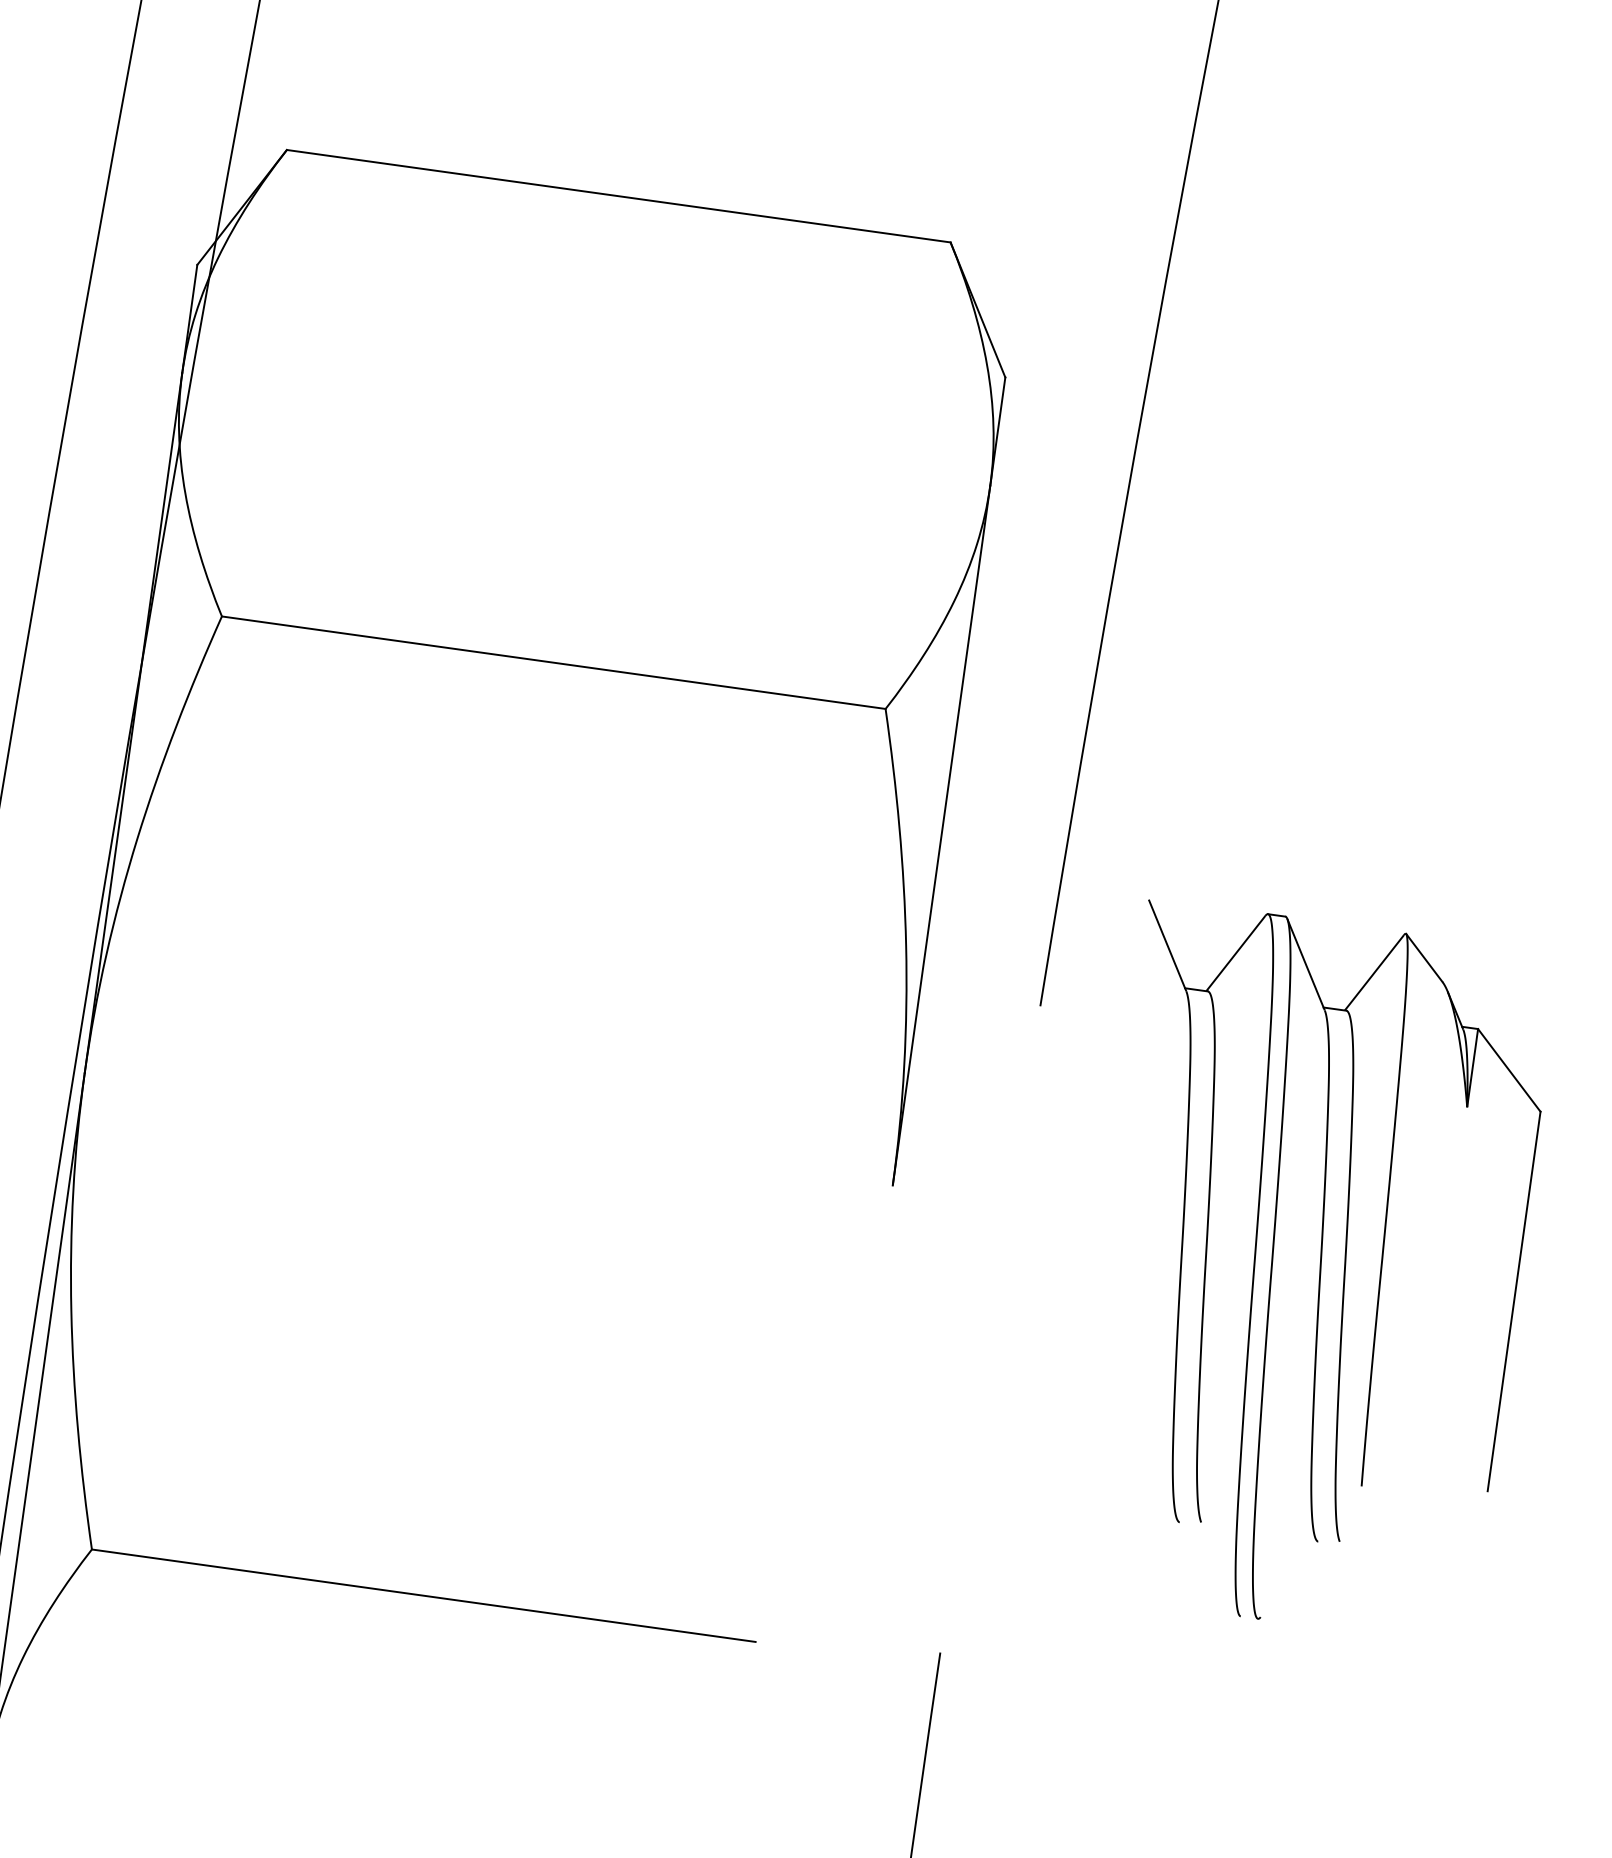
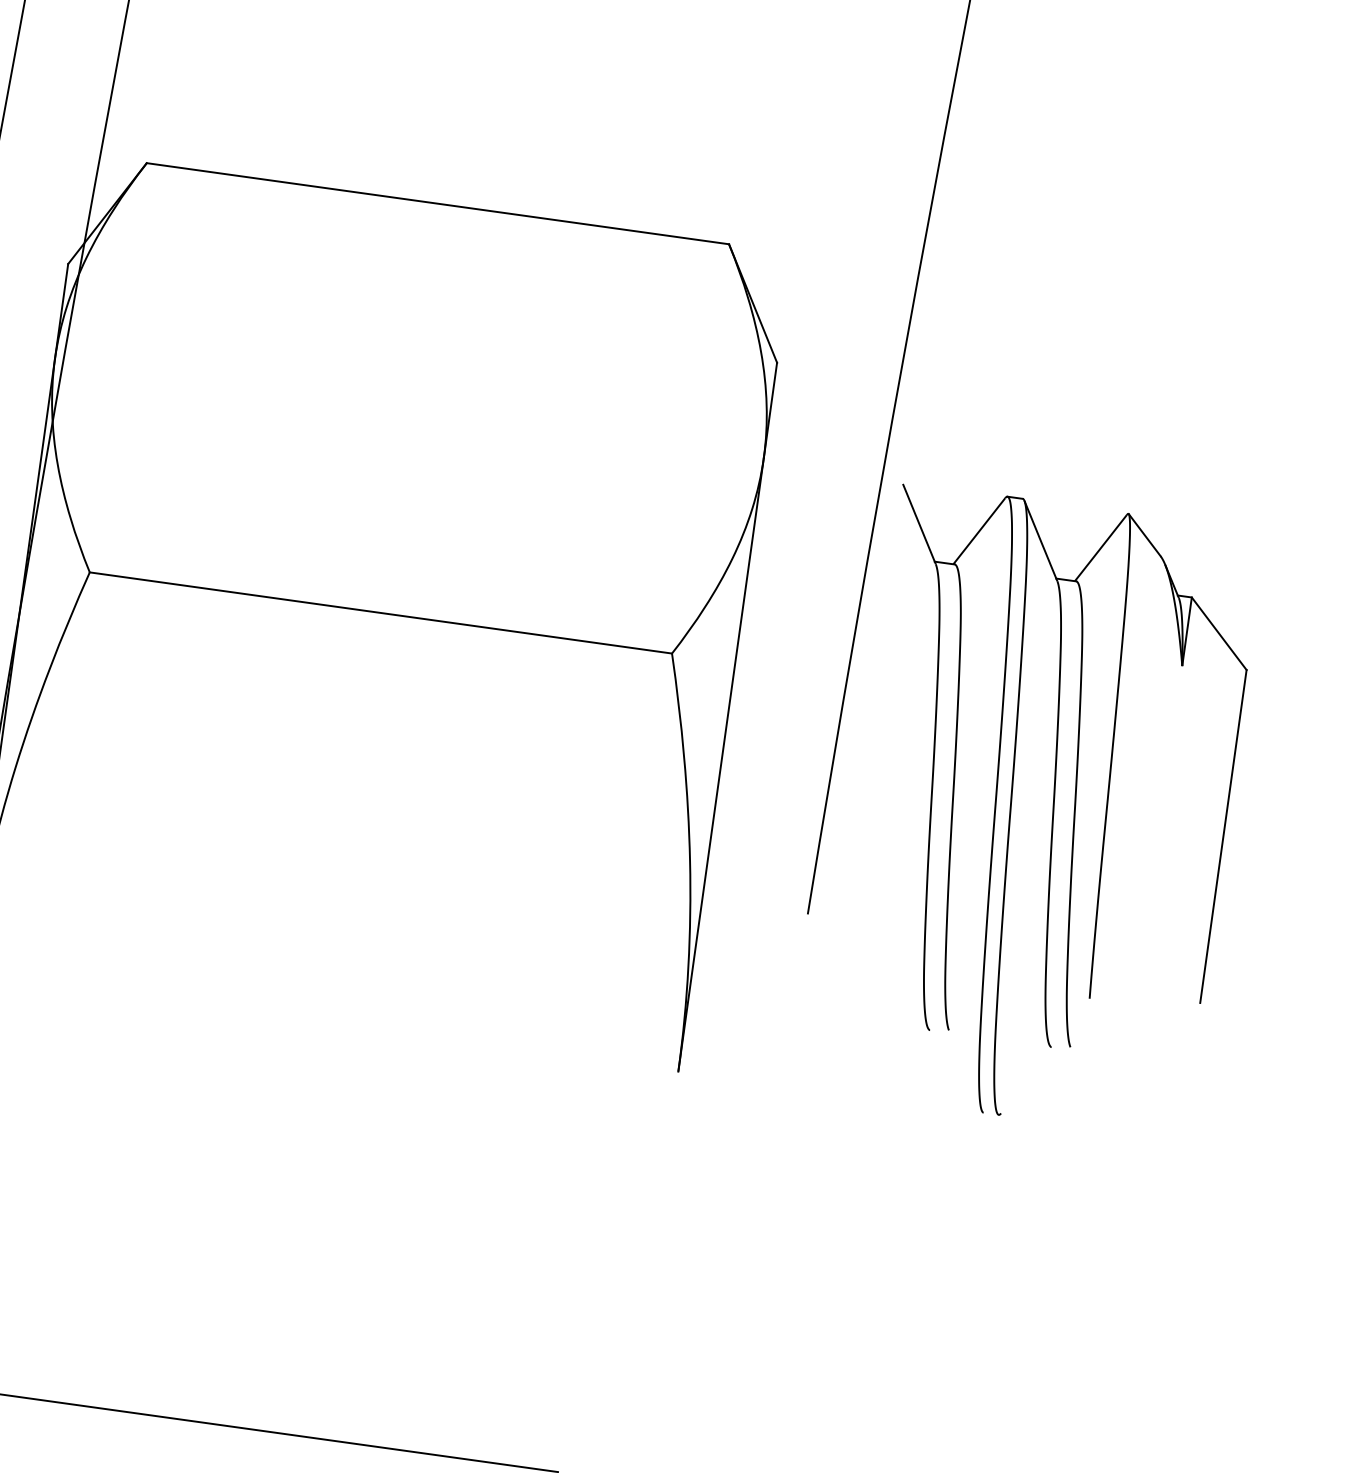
part: (1344, 1259) -> (1074, 799), moved

